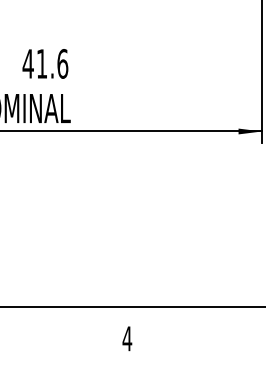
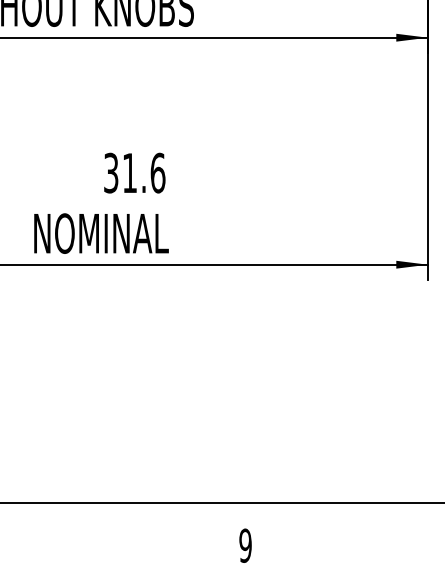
text: (27, 63) -> (110, 172), 41.6 -> 31.6
text: (127, 338) -> (245, 545), 4 -> 9

